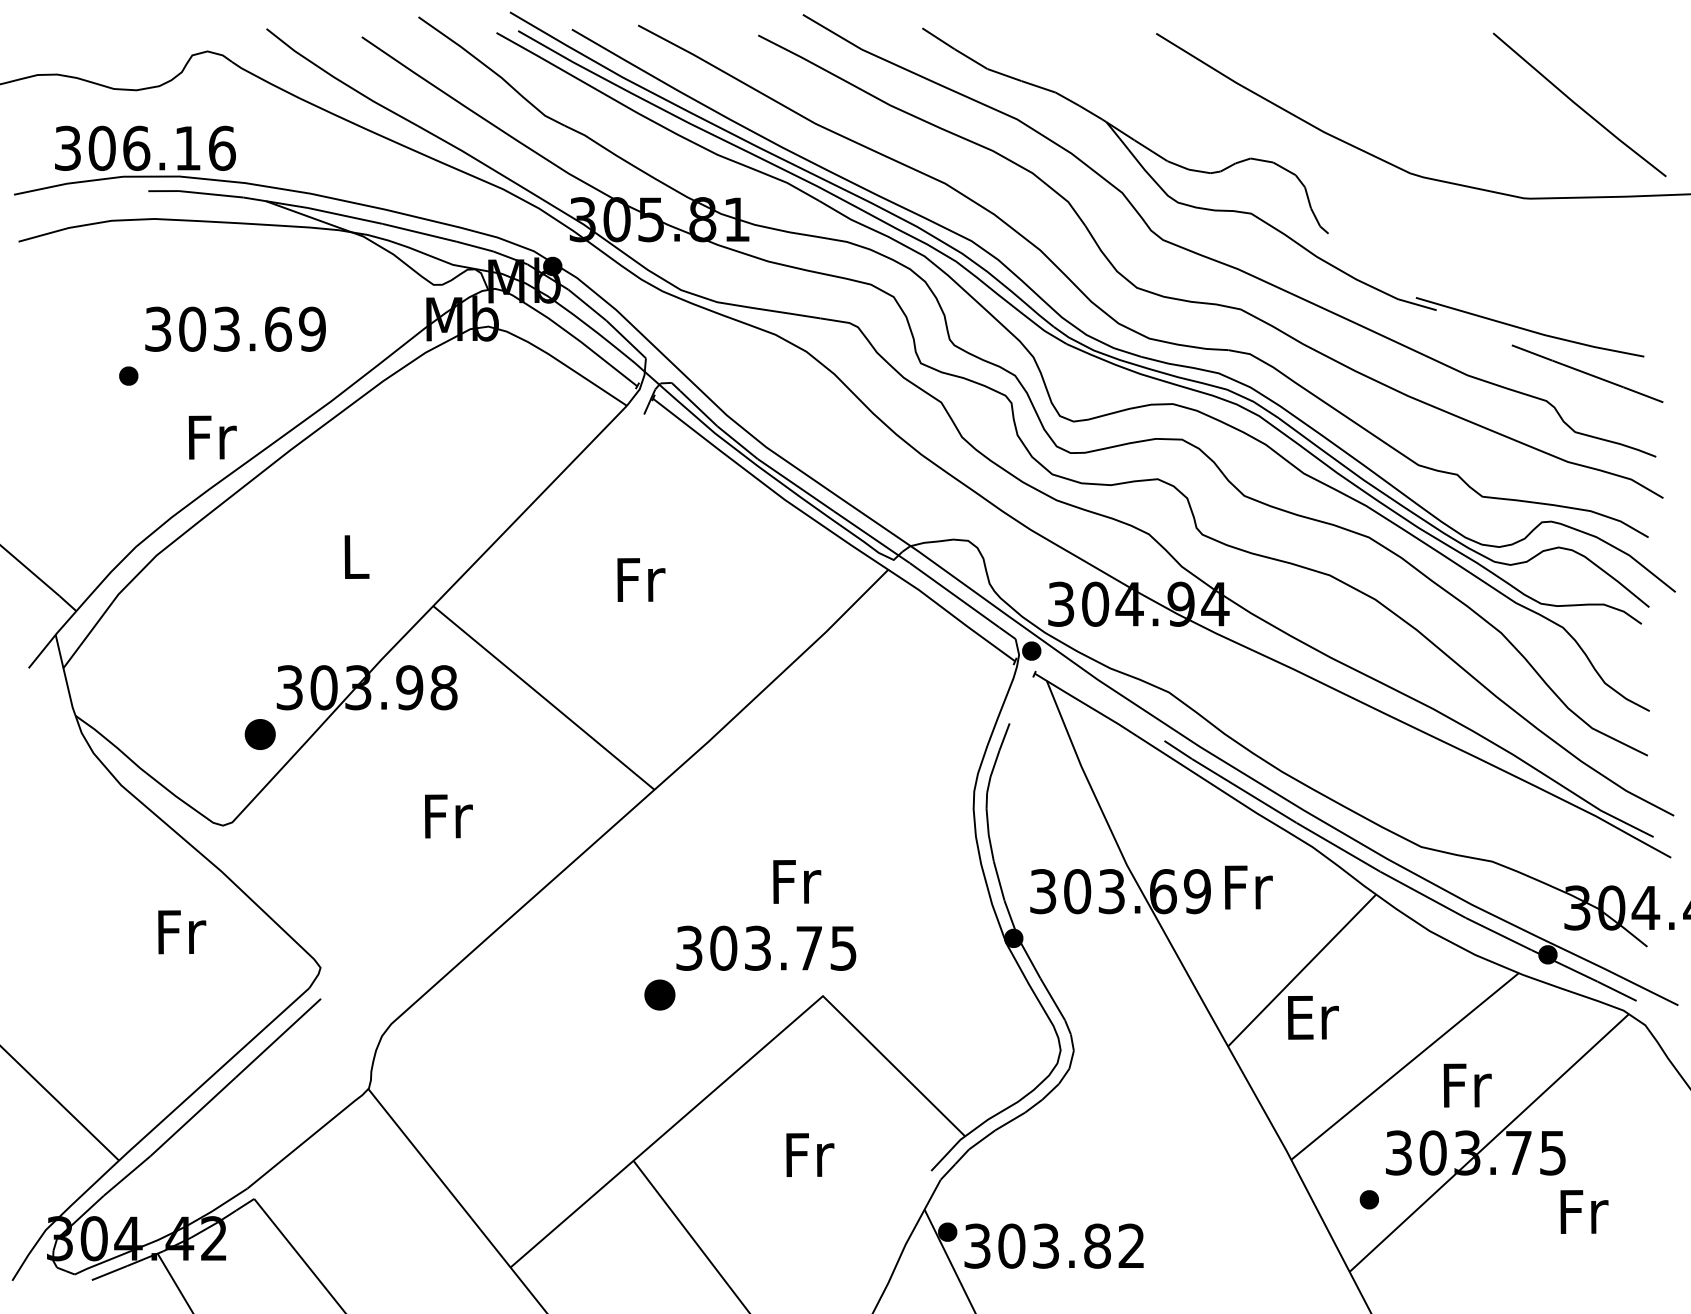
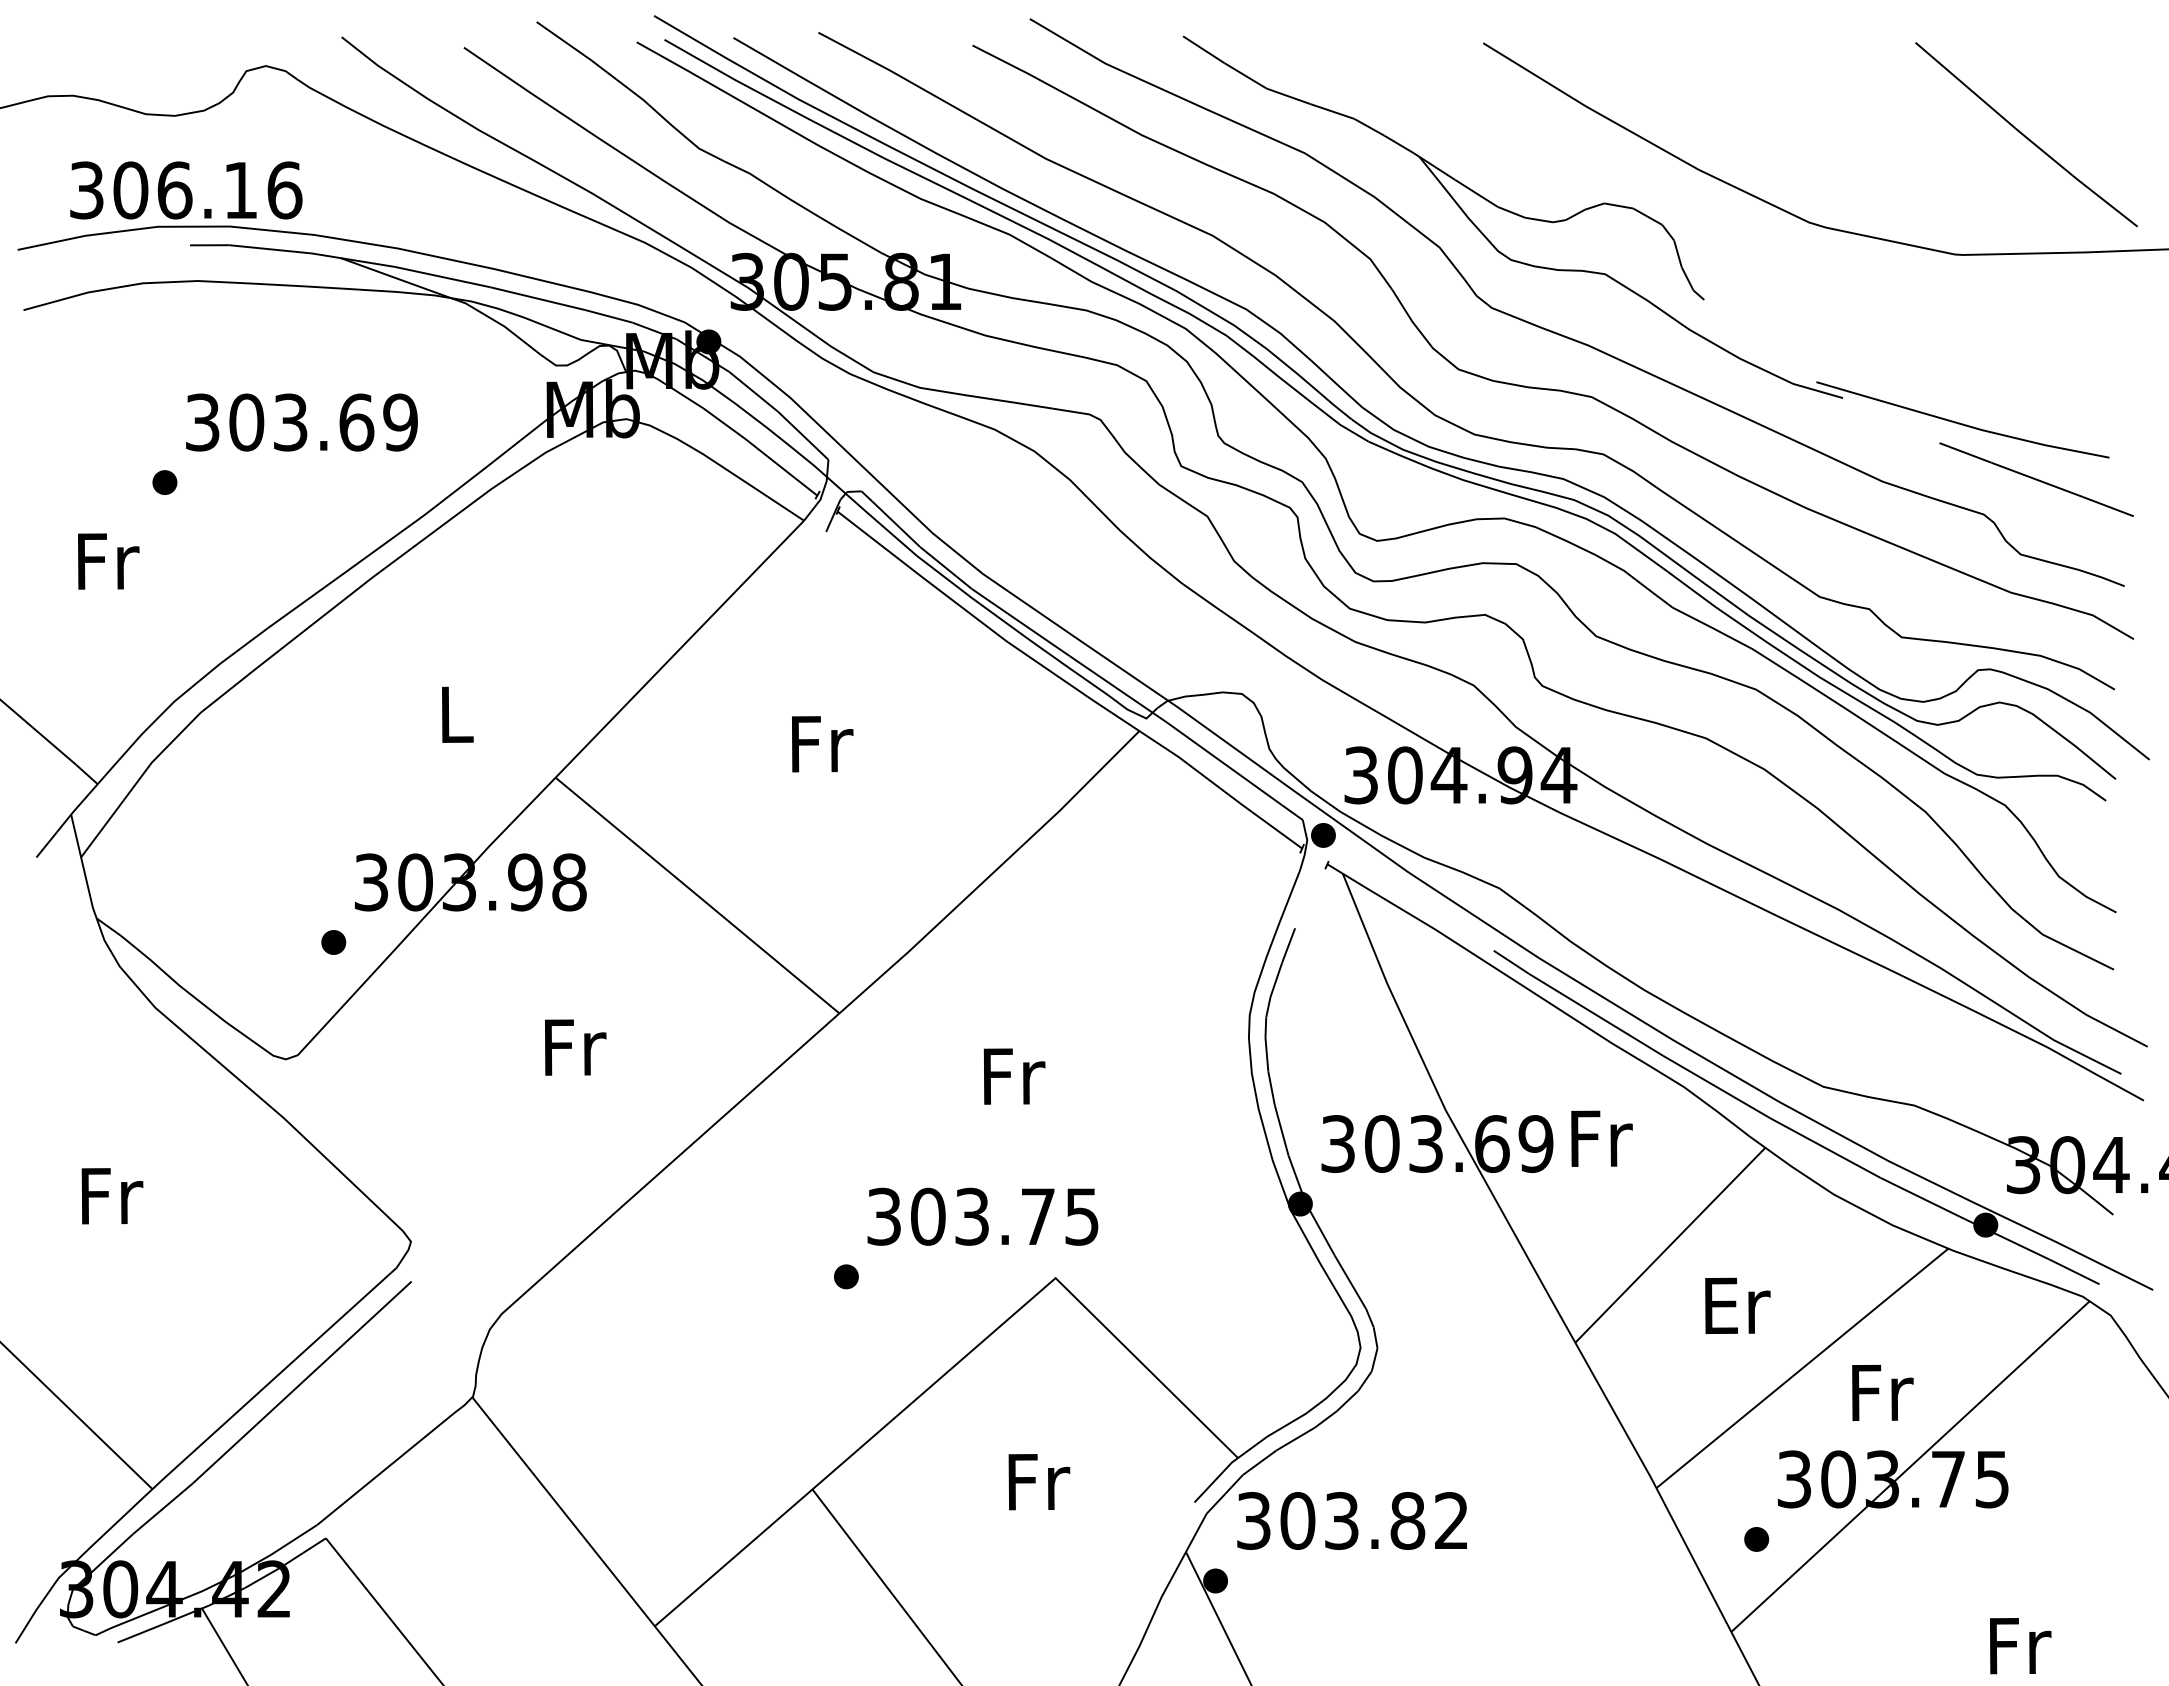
text: (212, 437) -> (108, 561), moved
part: (260, 734) -> (333, 942), size x0.62
text: (797, 881) -> (1014, 1076), moved
text: (182, 932) -> (112, 1196), moved
part: (660, 994) -> (846, 1276), size x0.62
text: (1313, 1017) -> (1737, 1305), moved
text: (1584, 1212) -> (2020, 1646), moved
text: (1053, 1245) -> (1351, 1520), moved

